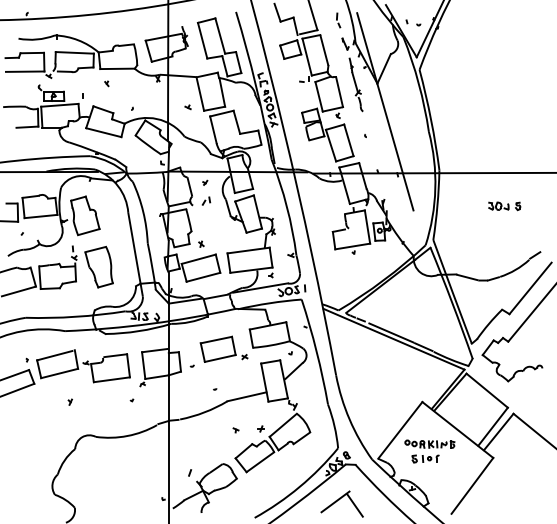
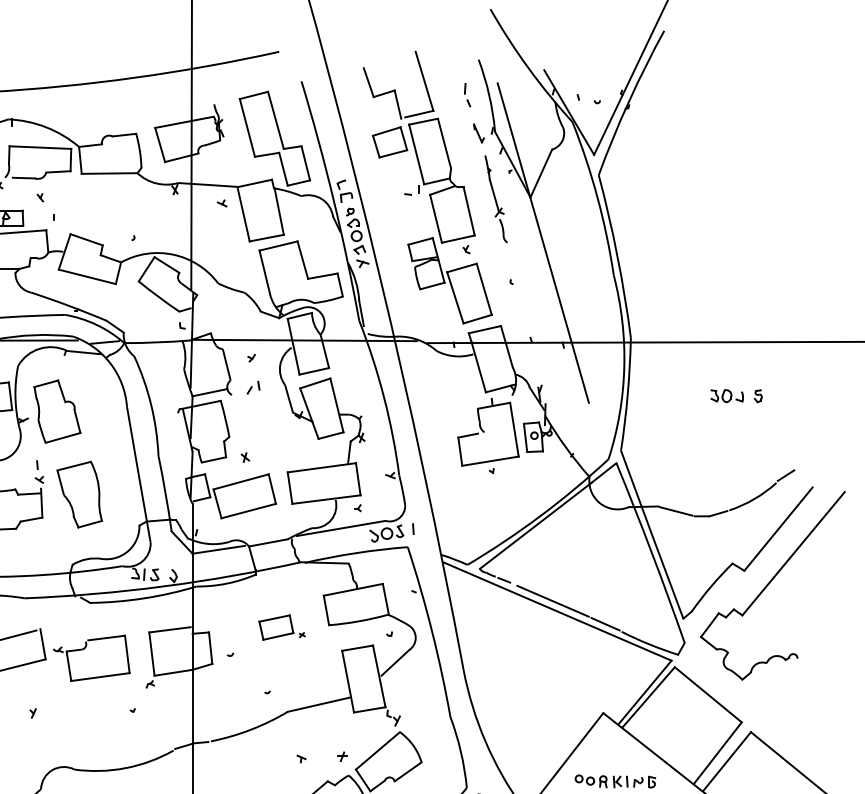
part: (106, 83) -> (39, 197), moved
part: (187, 107) -> (221, 203), moved
part: (223, 348) -> (281, 626), size x0.6

